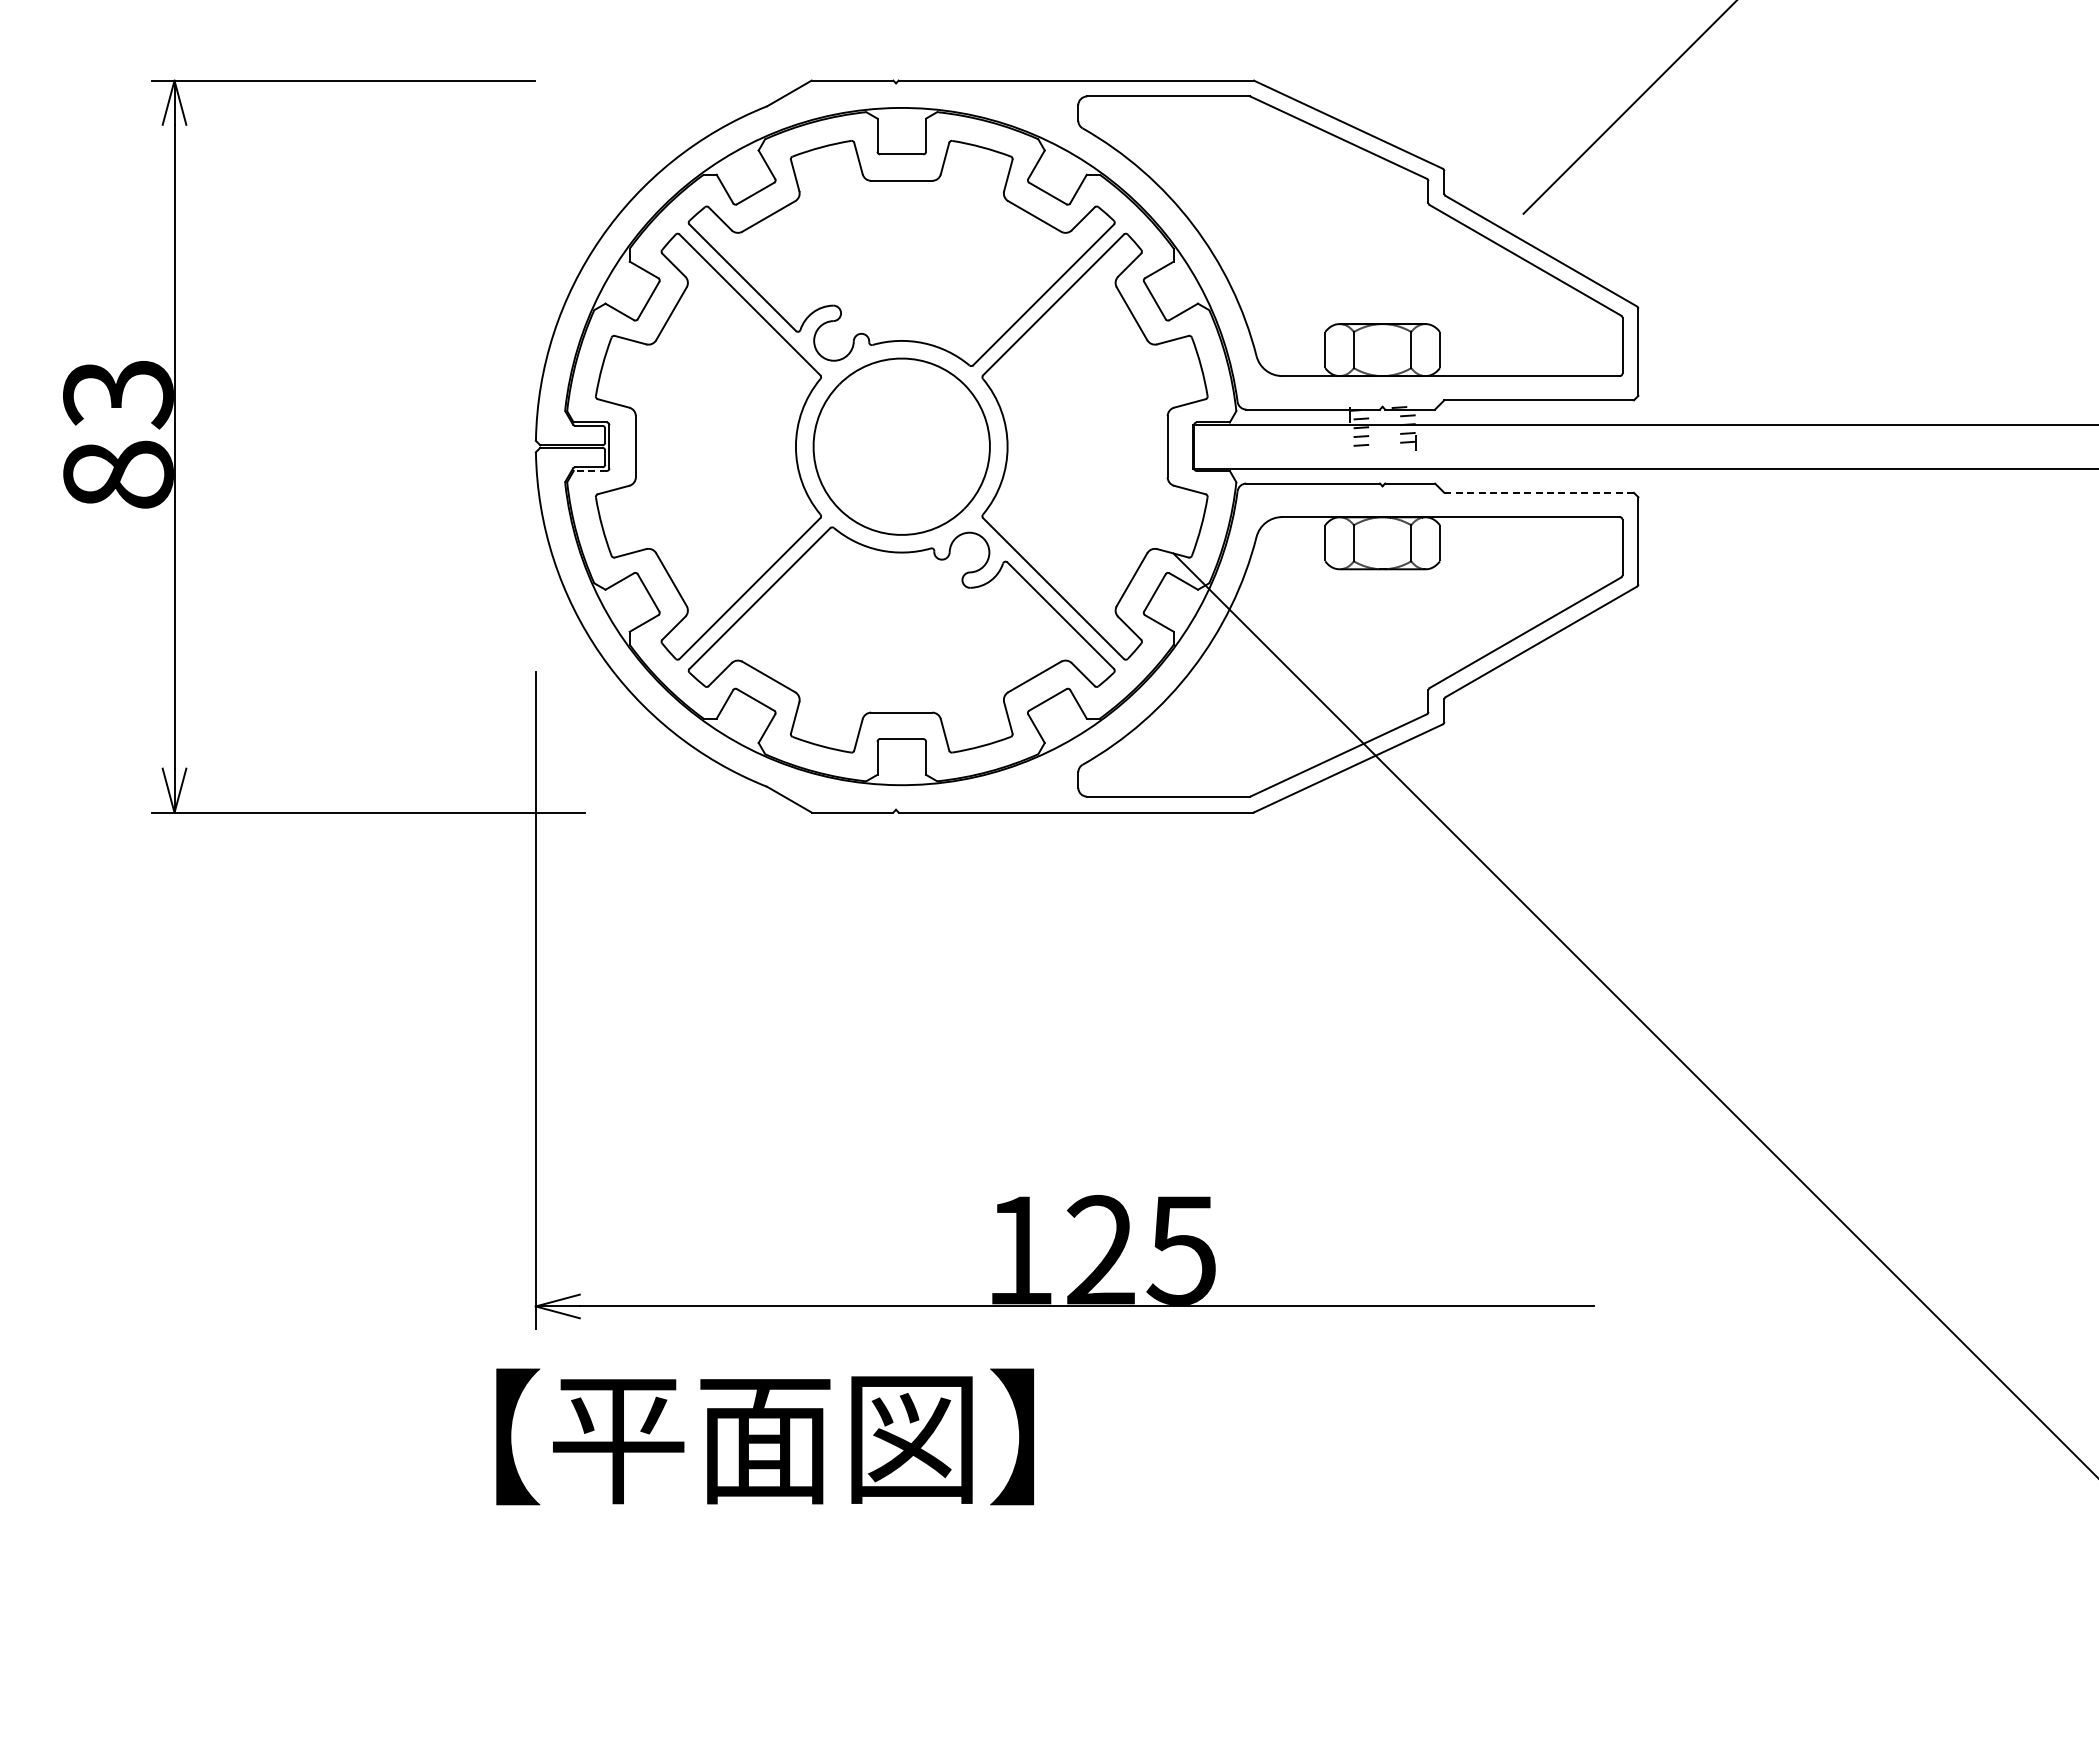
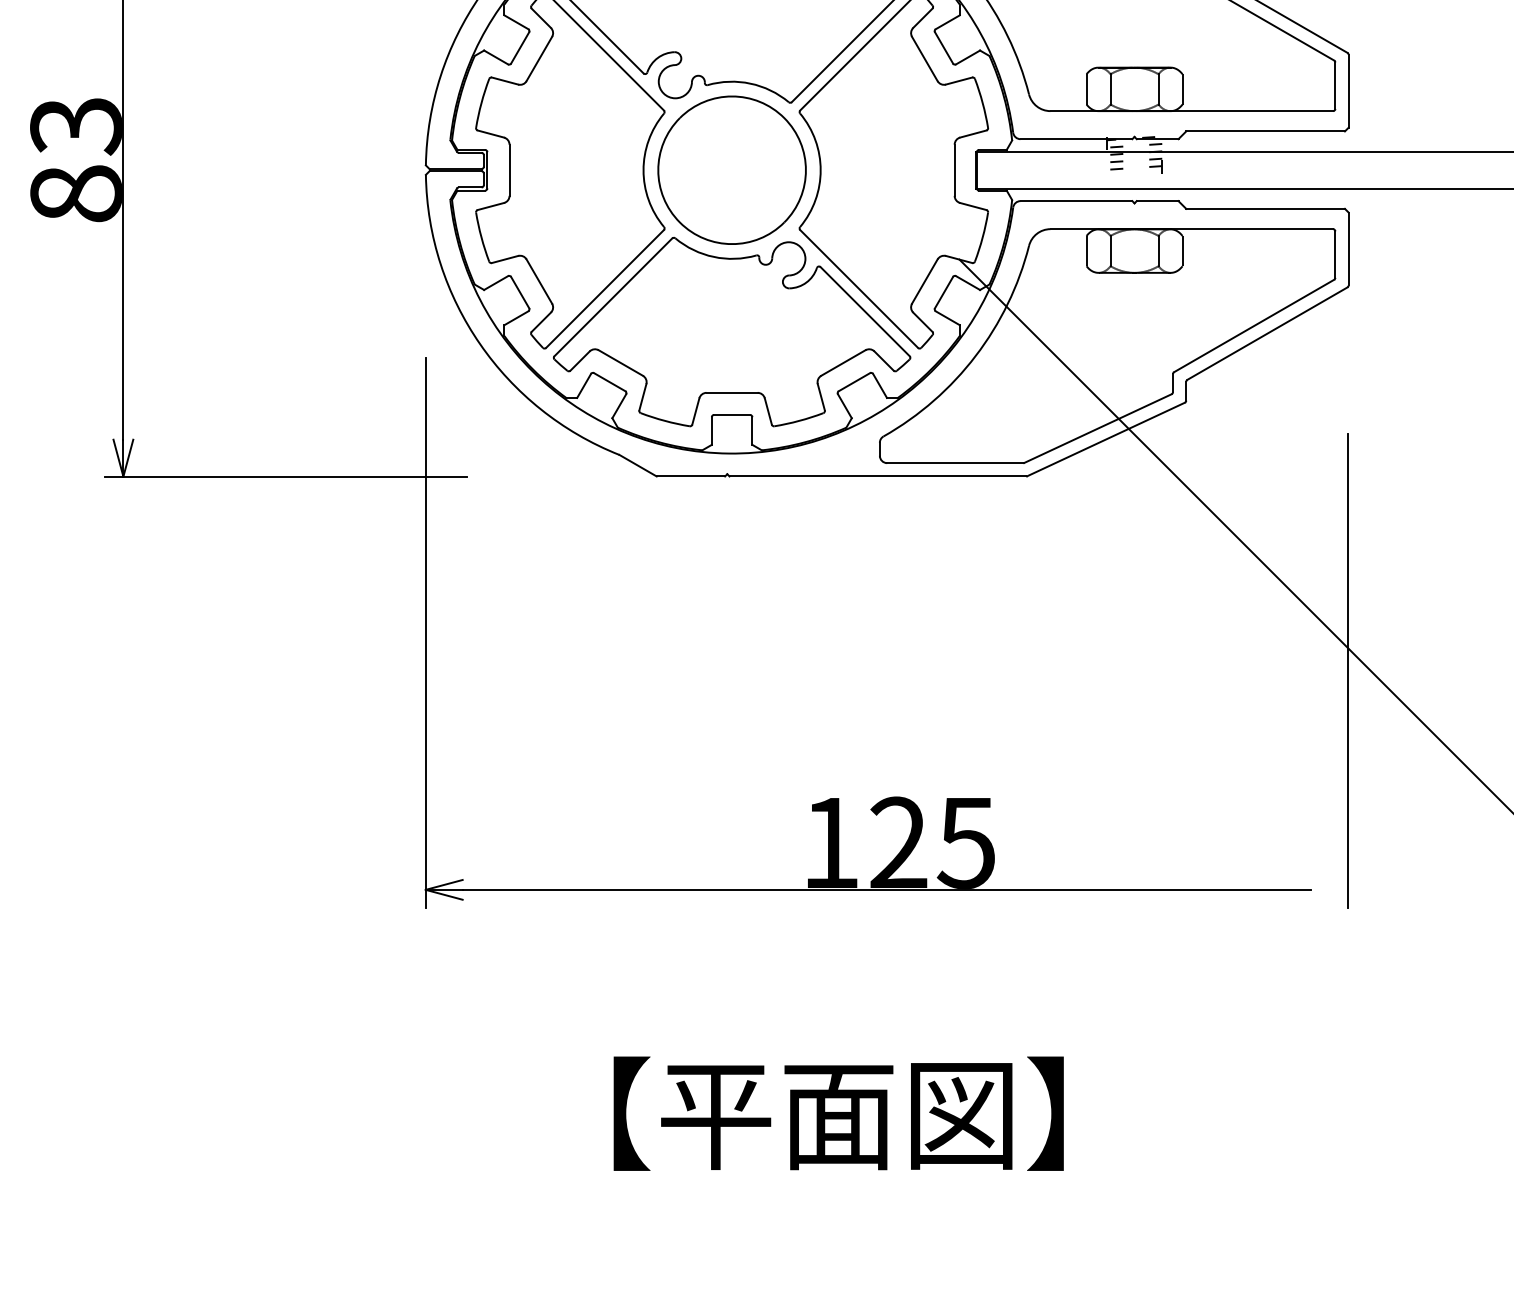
line: (590, 471) -> (471, 191), dashed -> solid
line: (1539, 492) -> (1265, 208), dashed -> solid
line: (1638, 1044) -> (1348, 670), added
text: (765, 1436) -> (839, 1113), moved

